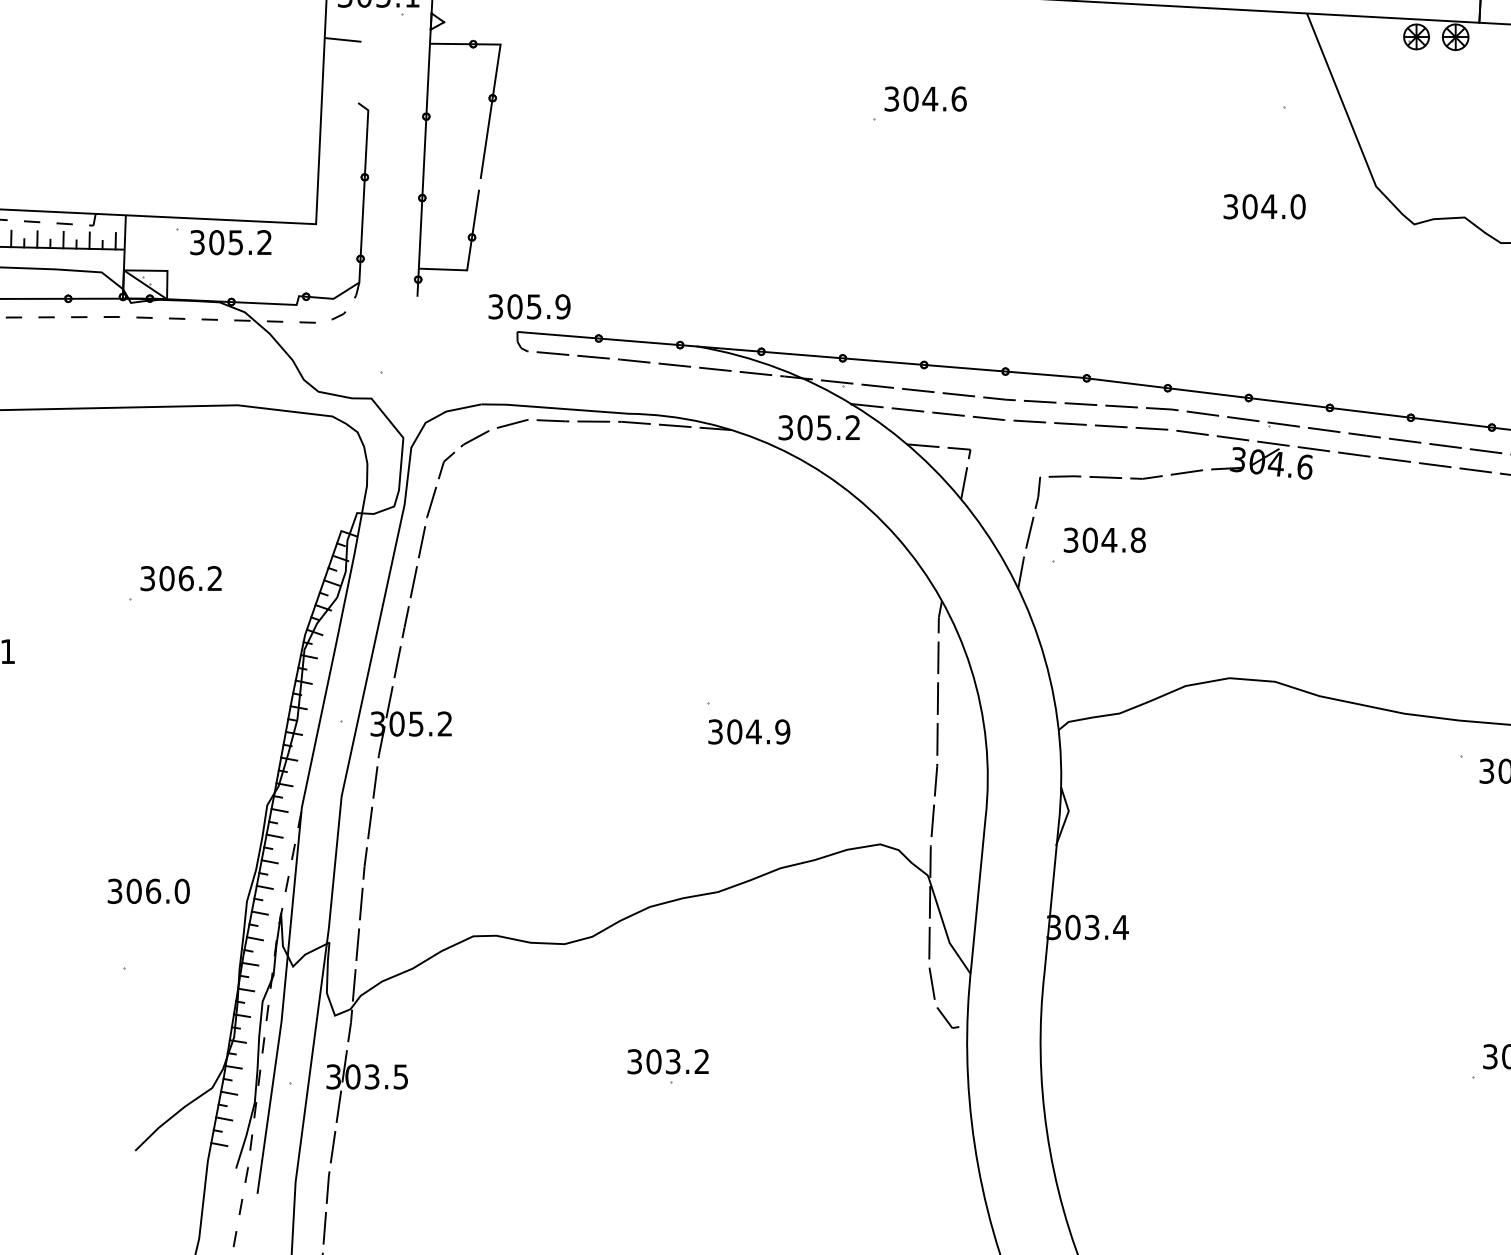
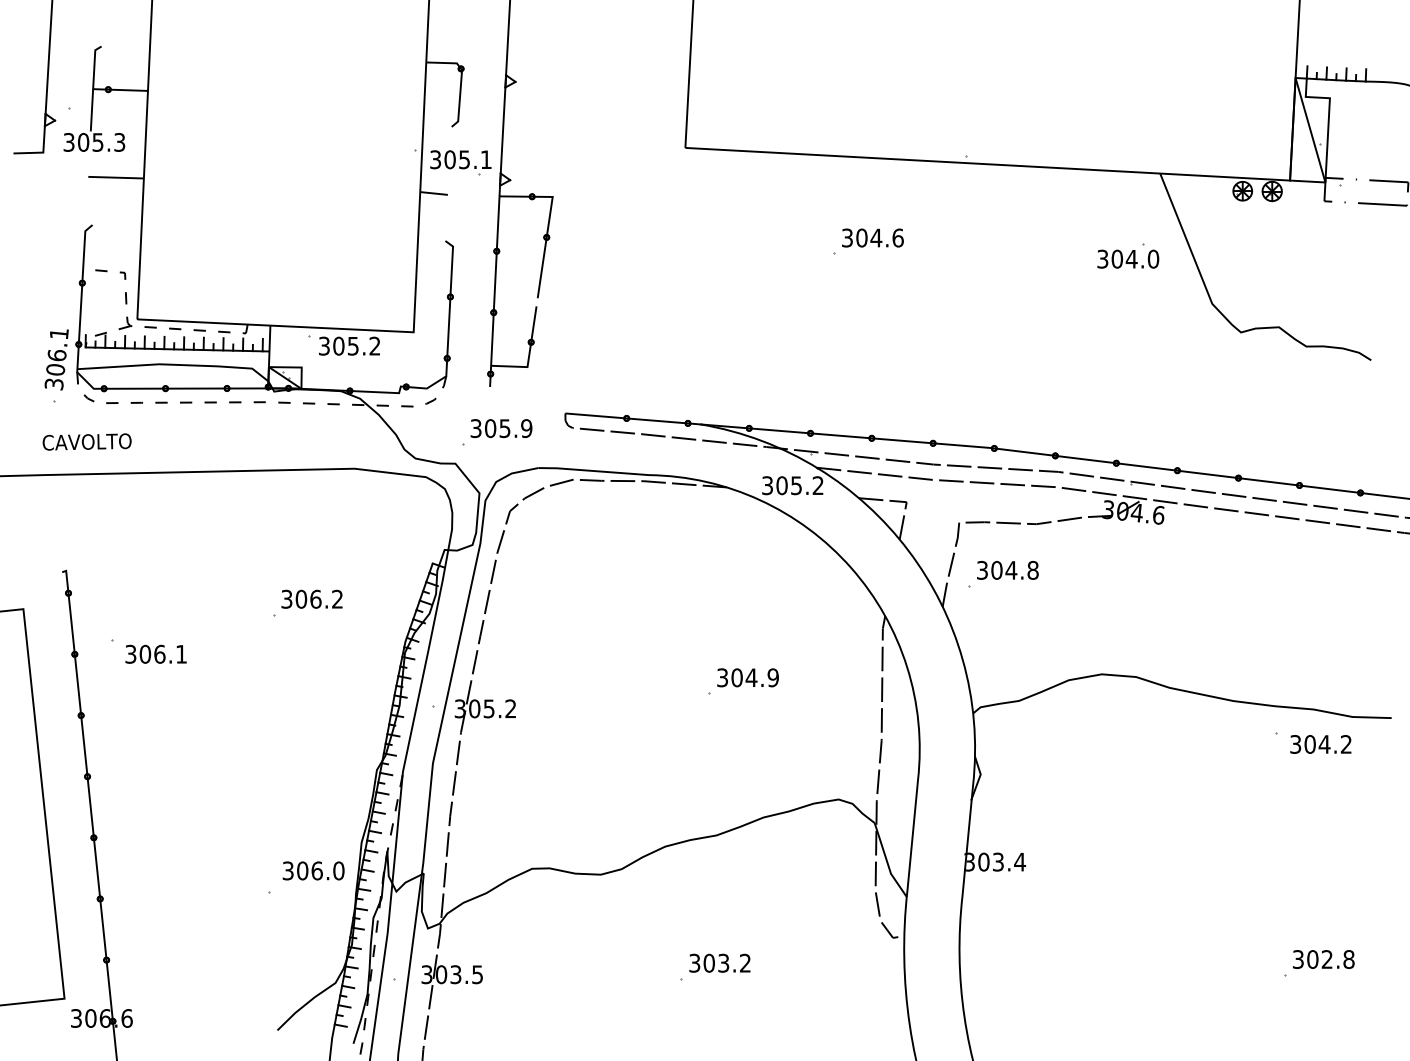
text: (1264, 205) -> (1128, 258), moved
text: (529, 306) -> (501, 428), moved
text: (748, 731) -> (747, 677), moved
text: (148, 890) -> (313, 870), moved
text: (667, 1060) -> (719, 962), moved

